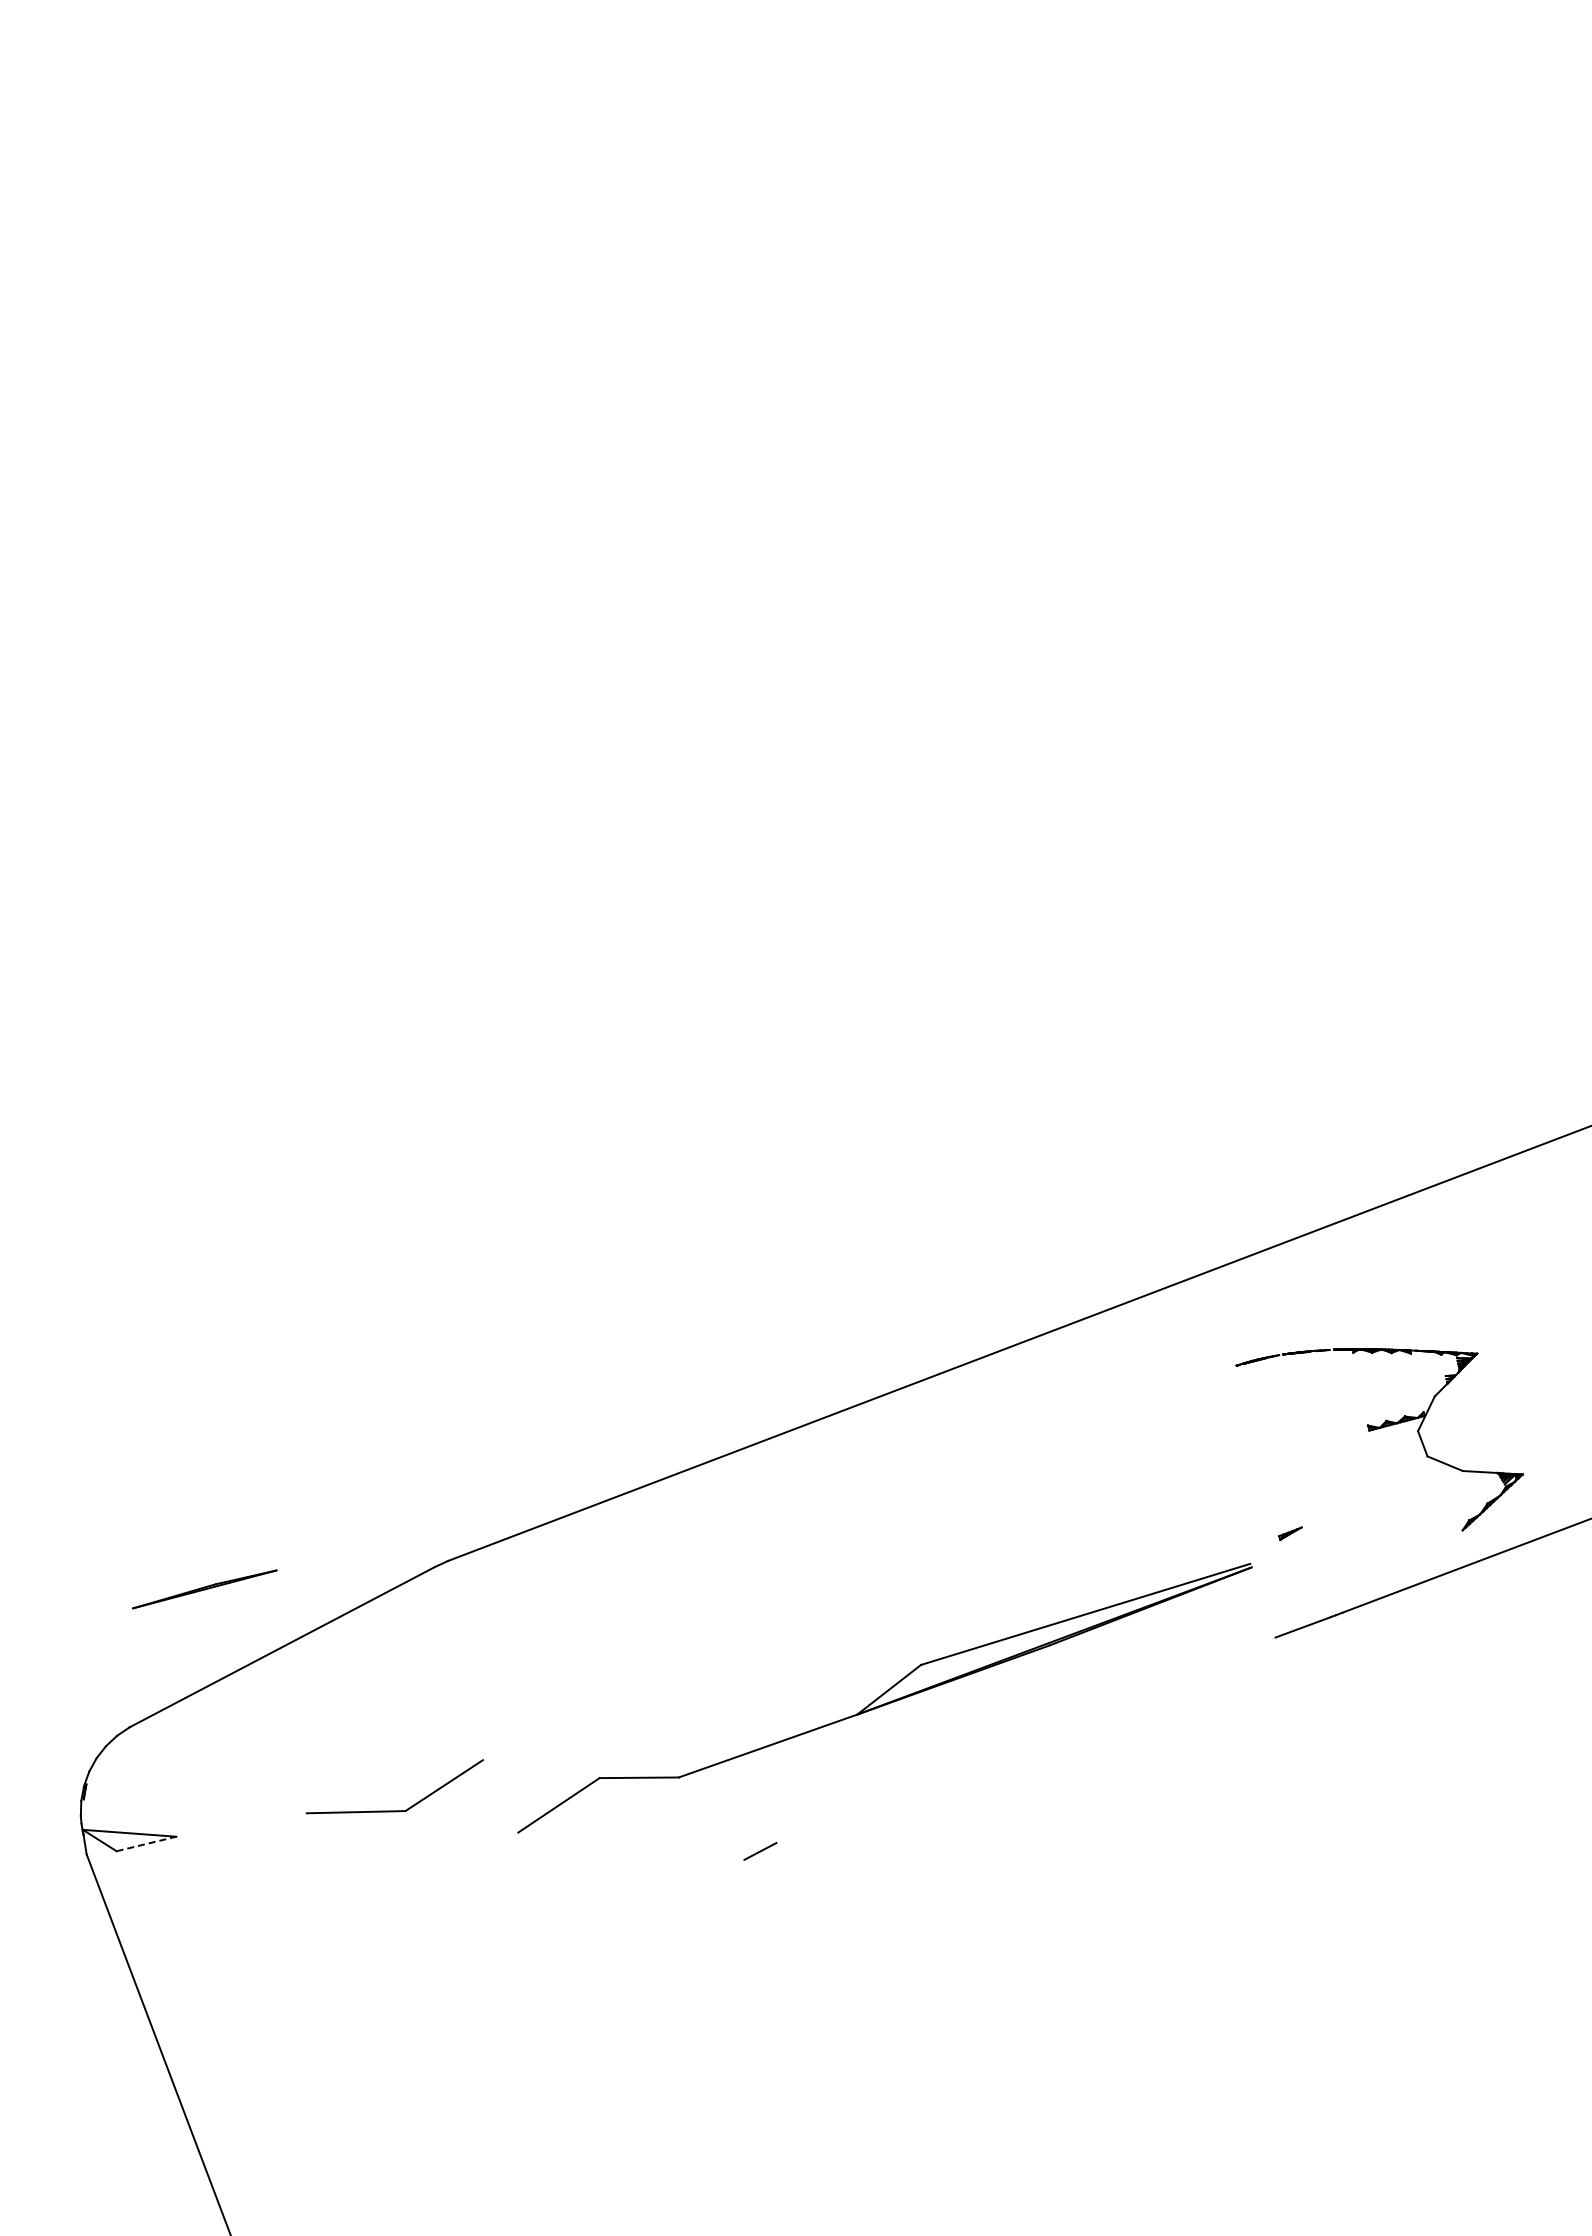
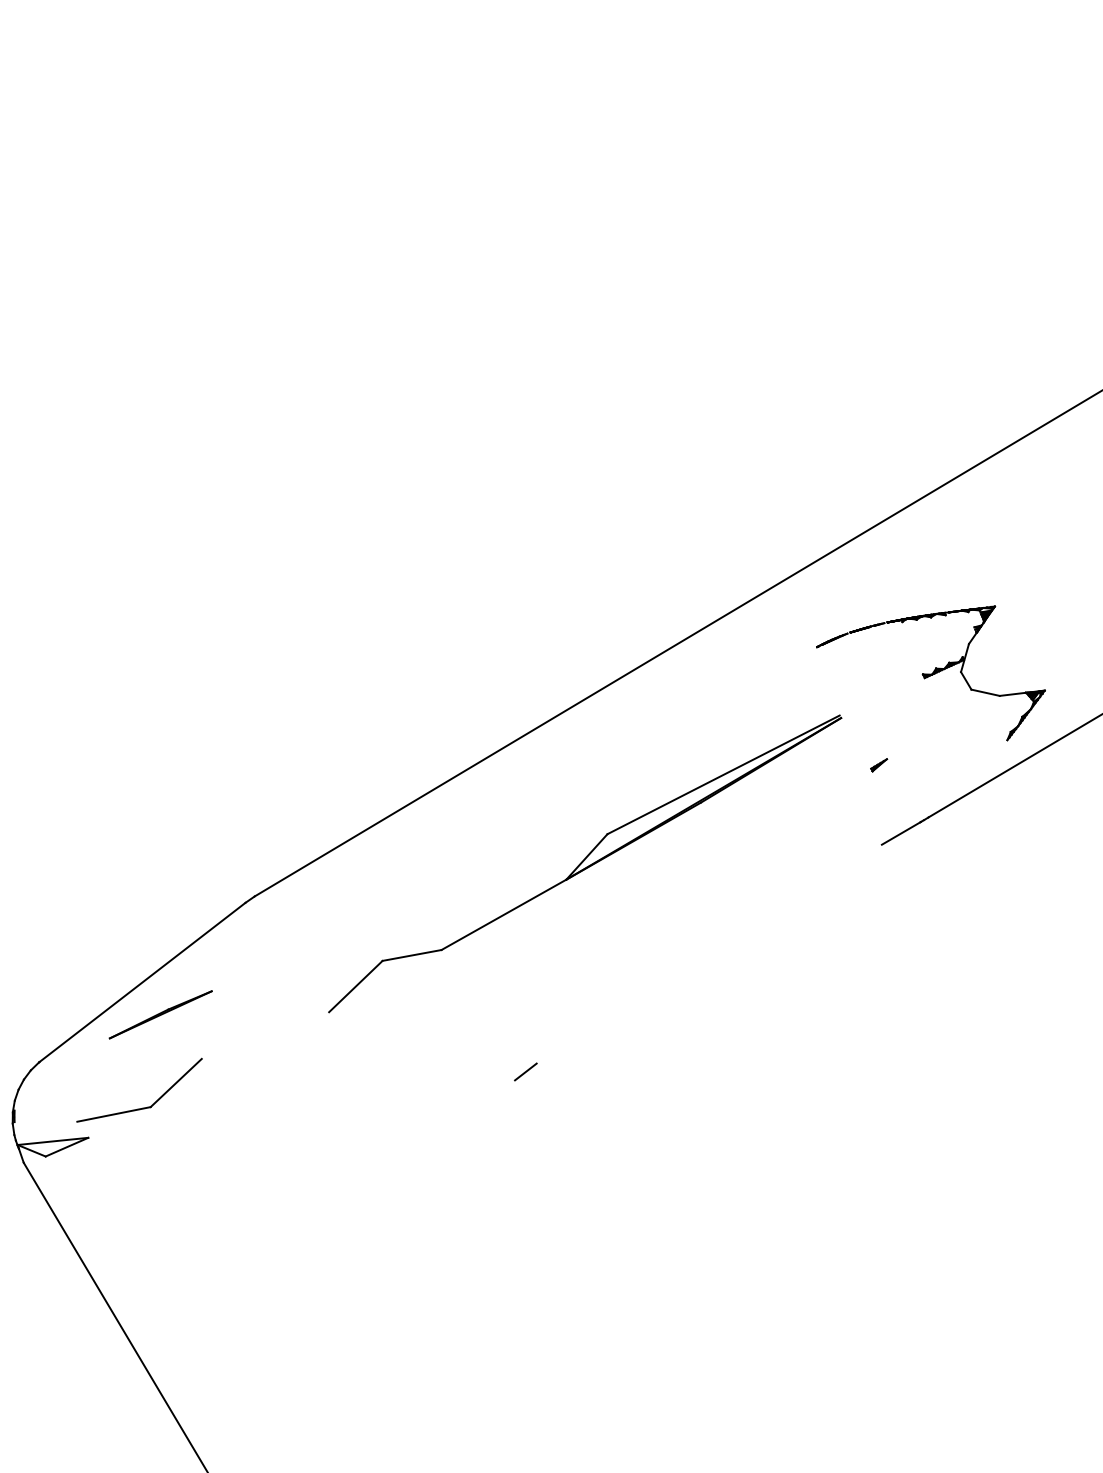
part: (204, 1589) -> (160, 1014), moved
part: (884, 1697) -> (584, 863), moved
part: (394, 1810) -> (142, 1108), moved
line: (146, 1843) -> (66, 1146), dashed -> solid

